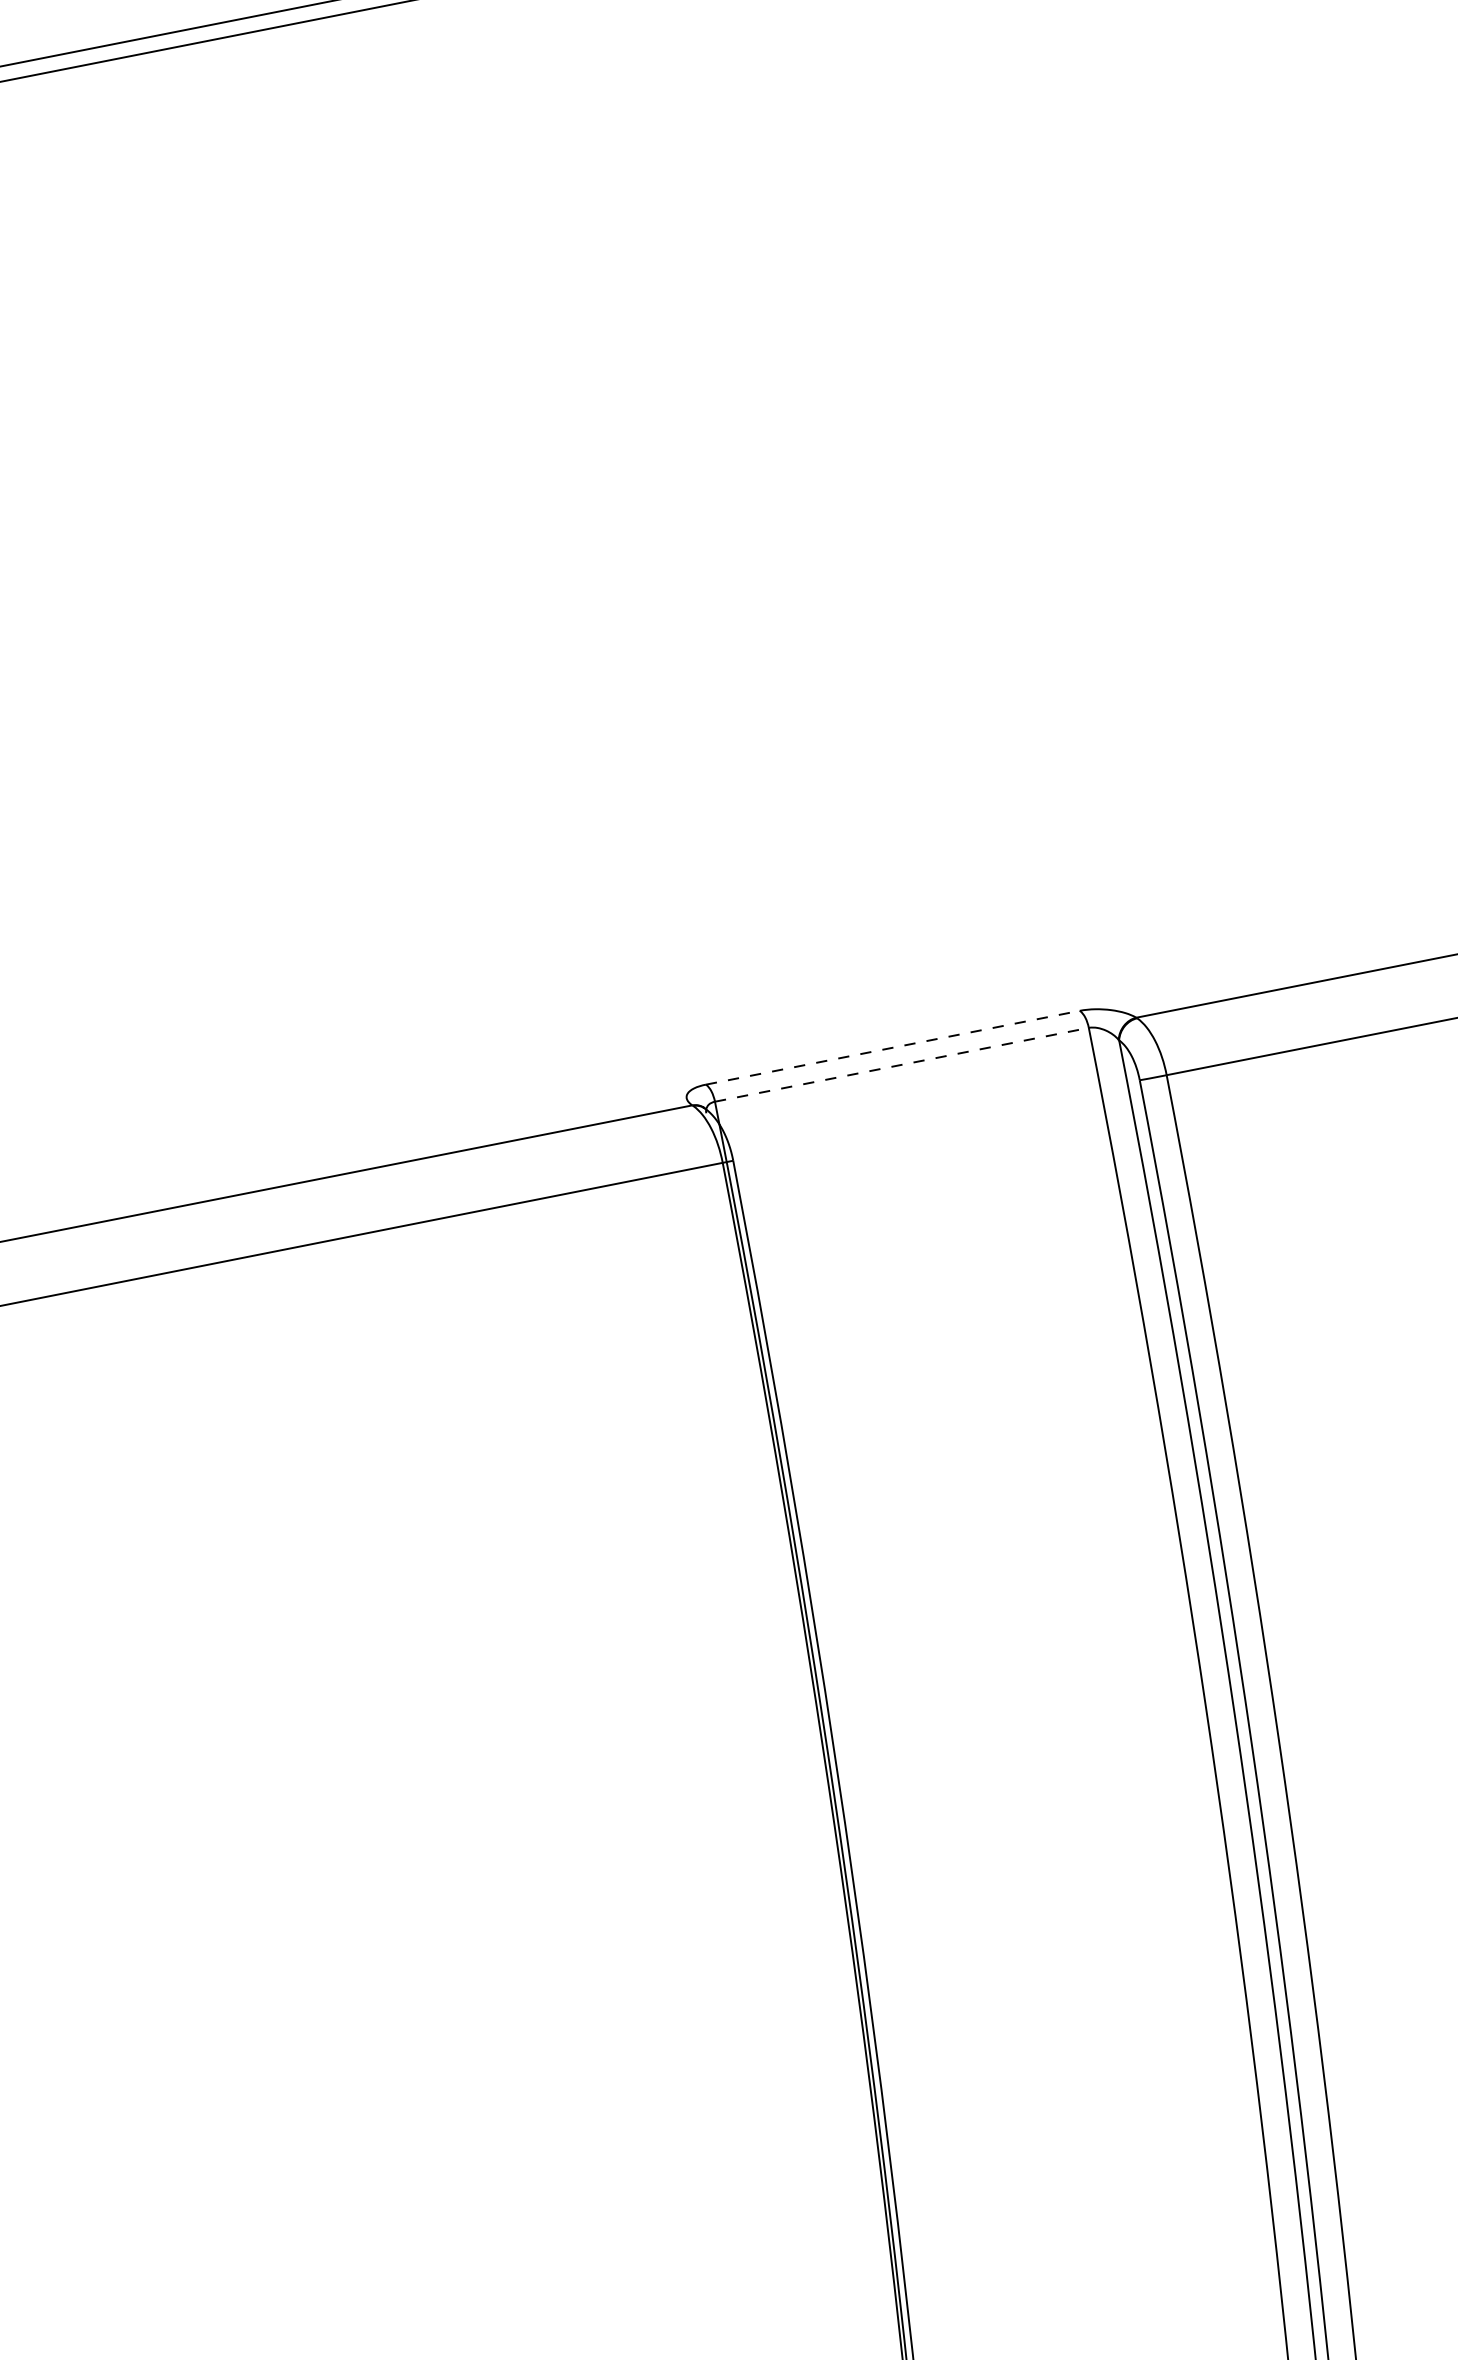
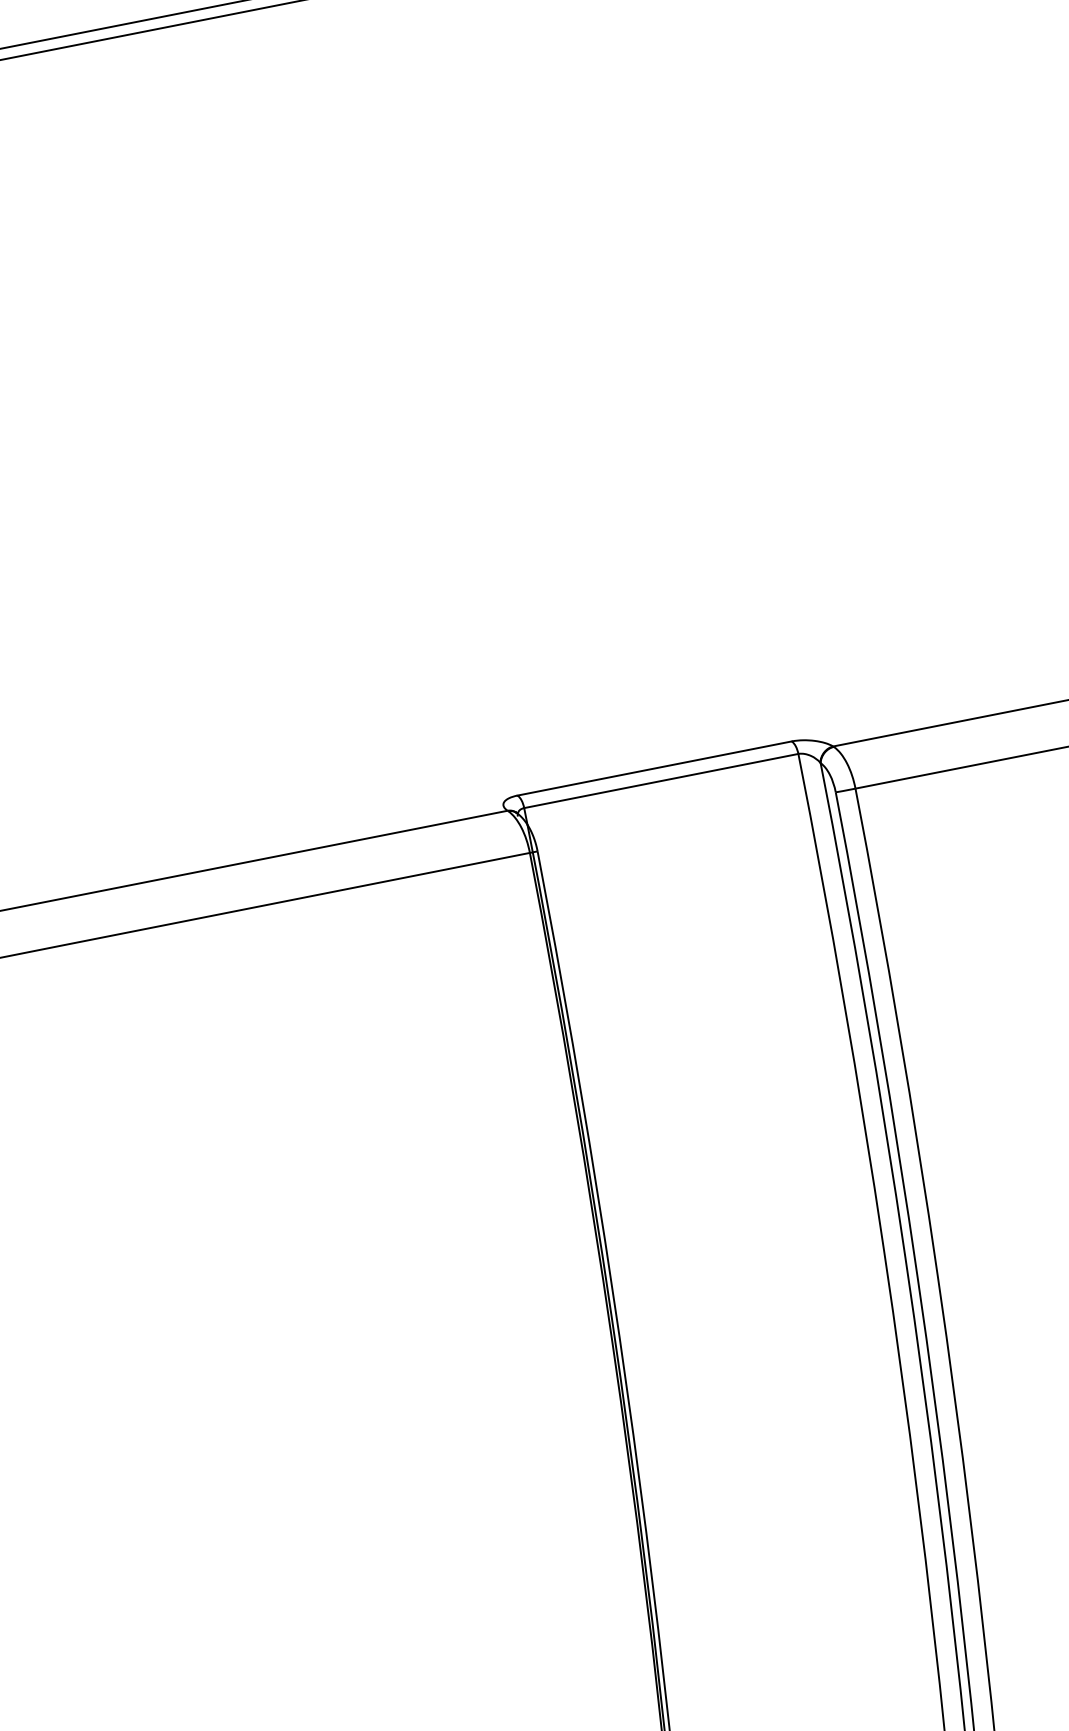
line: (892, 1047) -> (654, 768), dashed -> solid
line: (902, 1065) -> (661, 781), dashed -> solid

